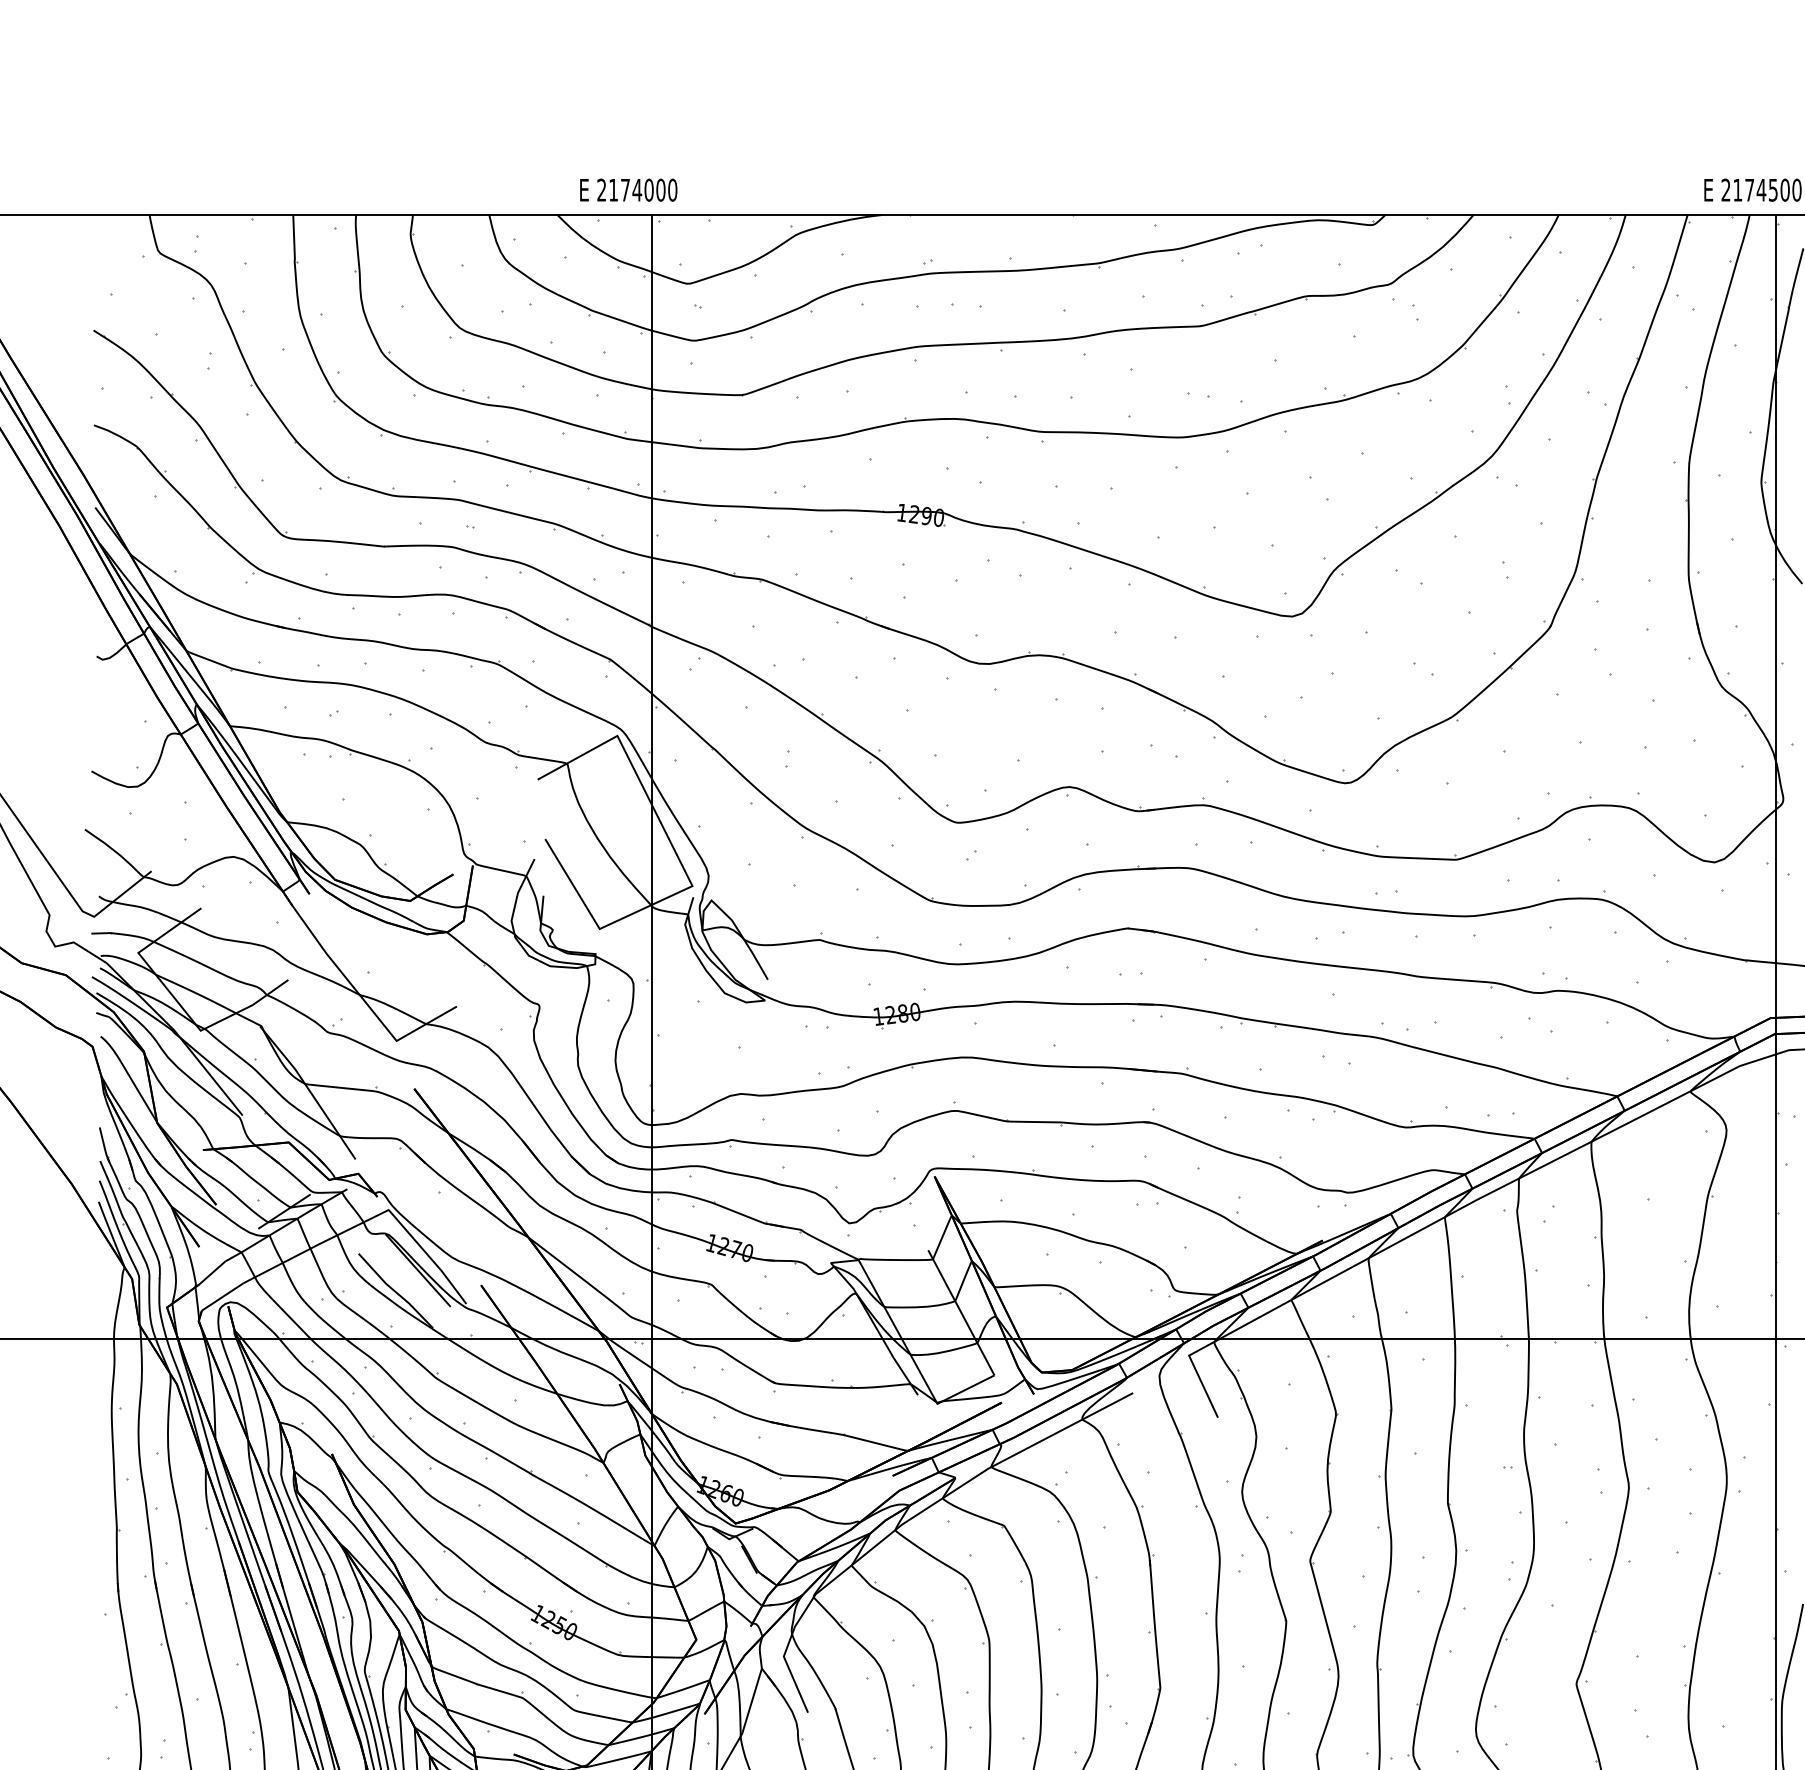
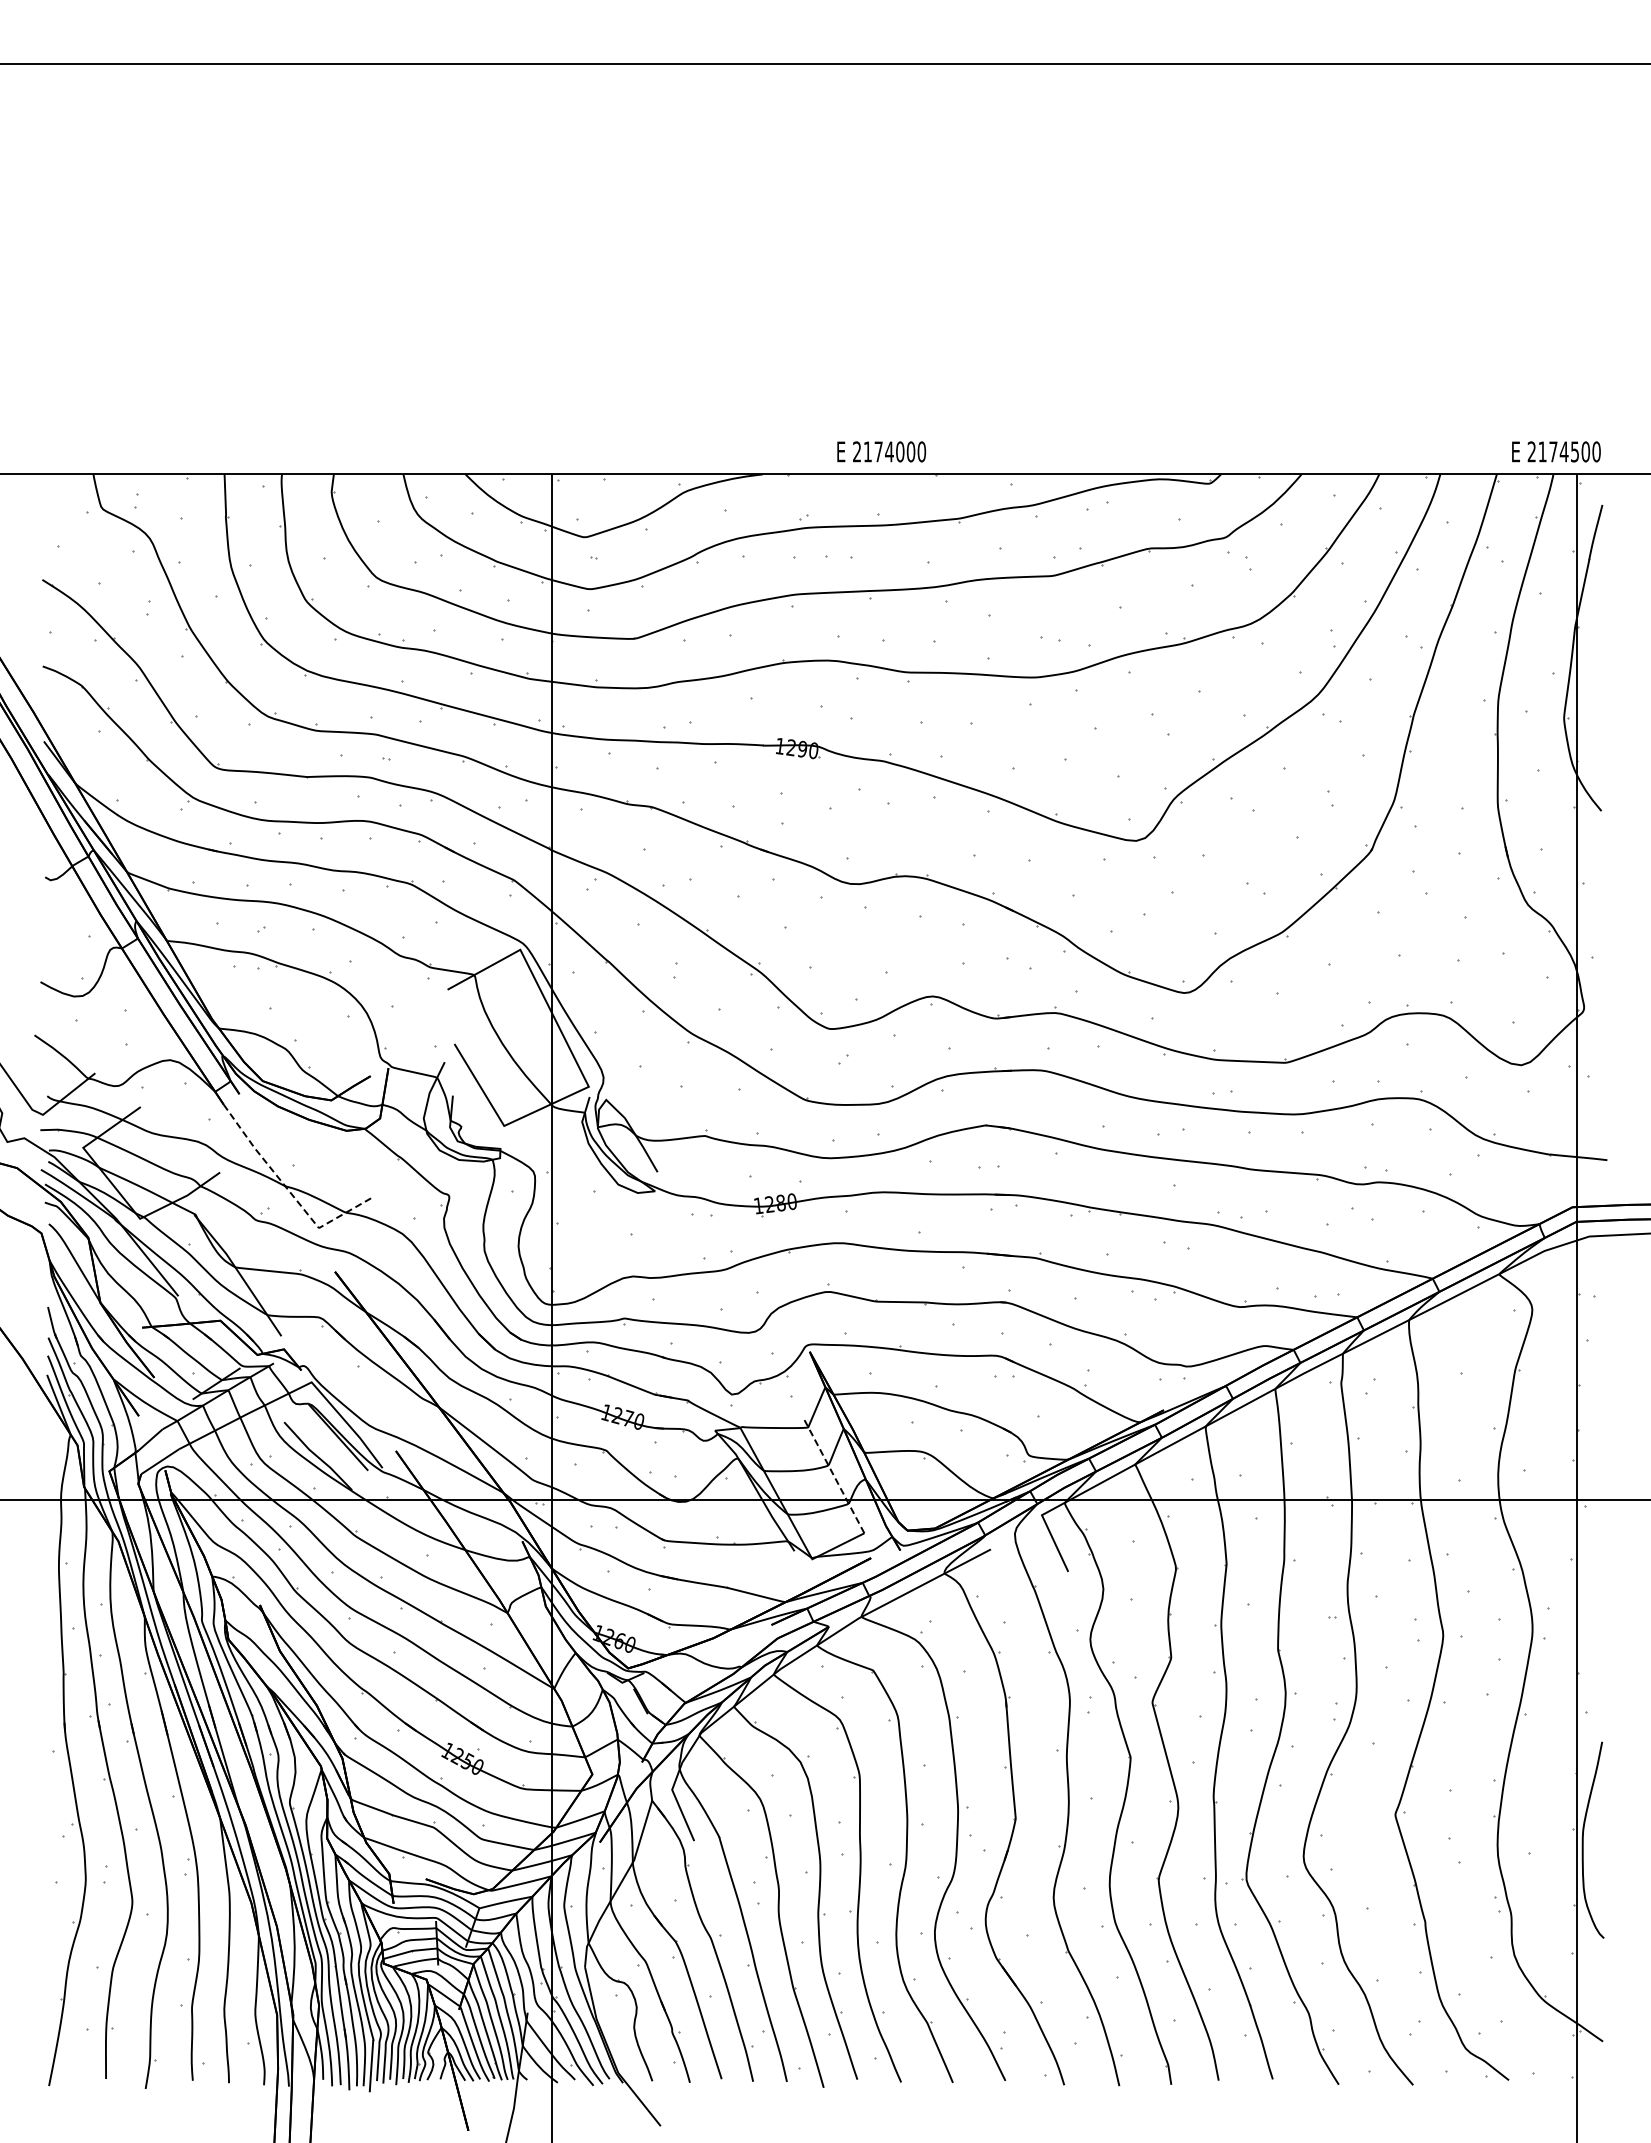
text: (628, 189) -> (881, 451), moved
line: (365, 1001) -> (290, 1192), solid -> dashed
line: (961, 1313) -> (834, 1476), solid -> dashed

